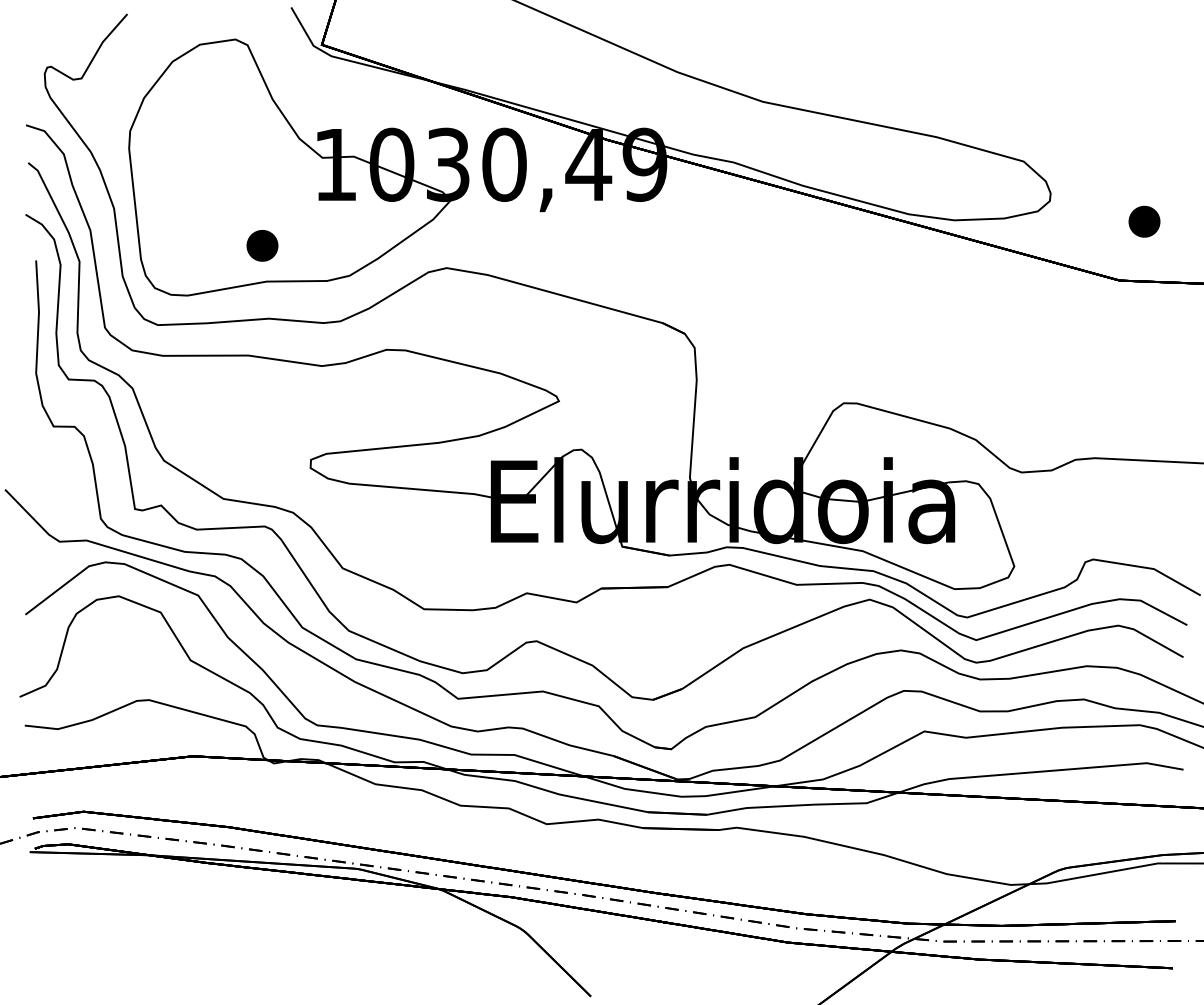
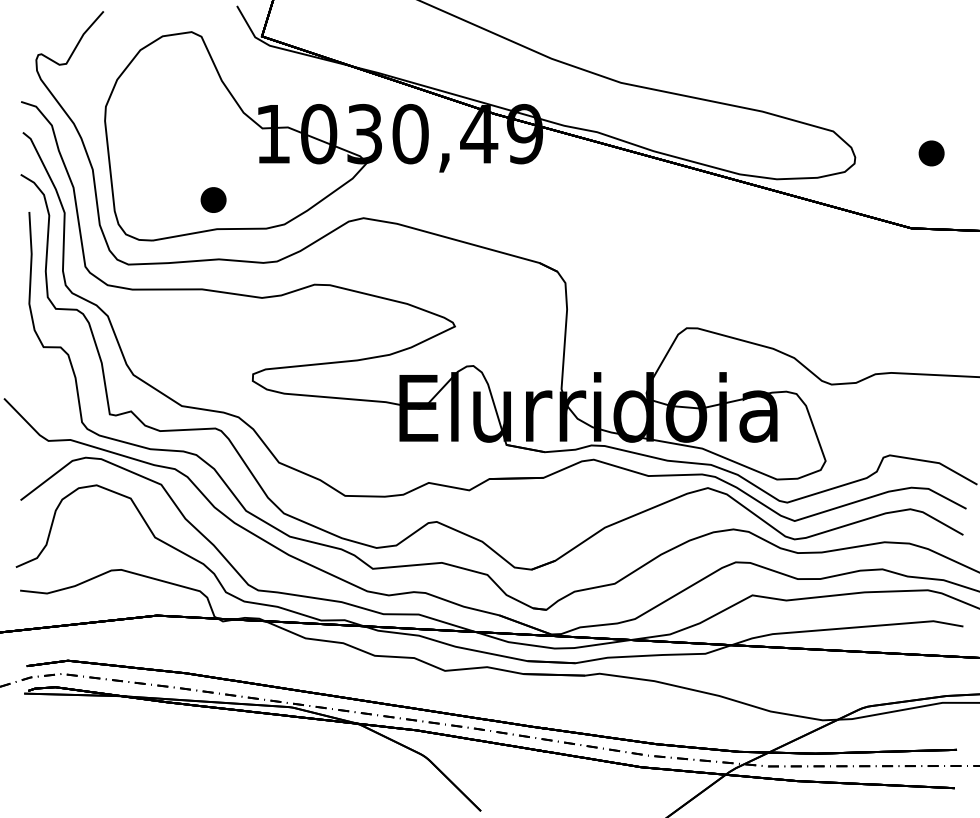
part: (1144, 221) -> (931, 153), moved

